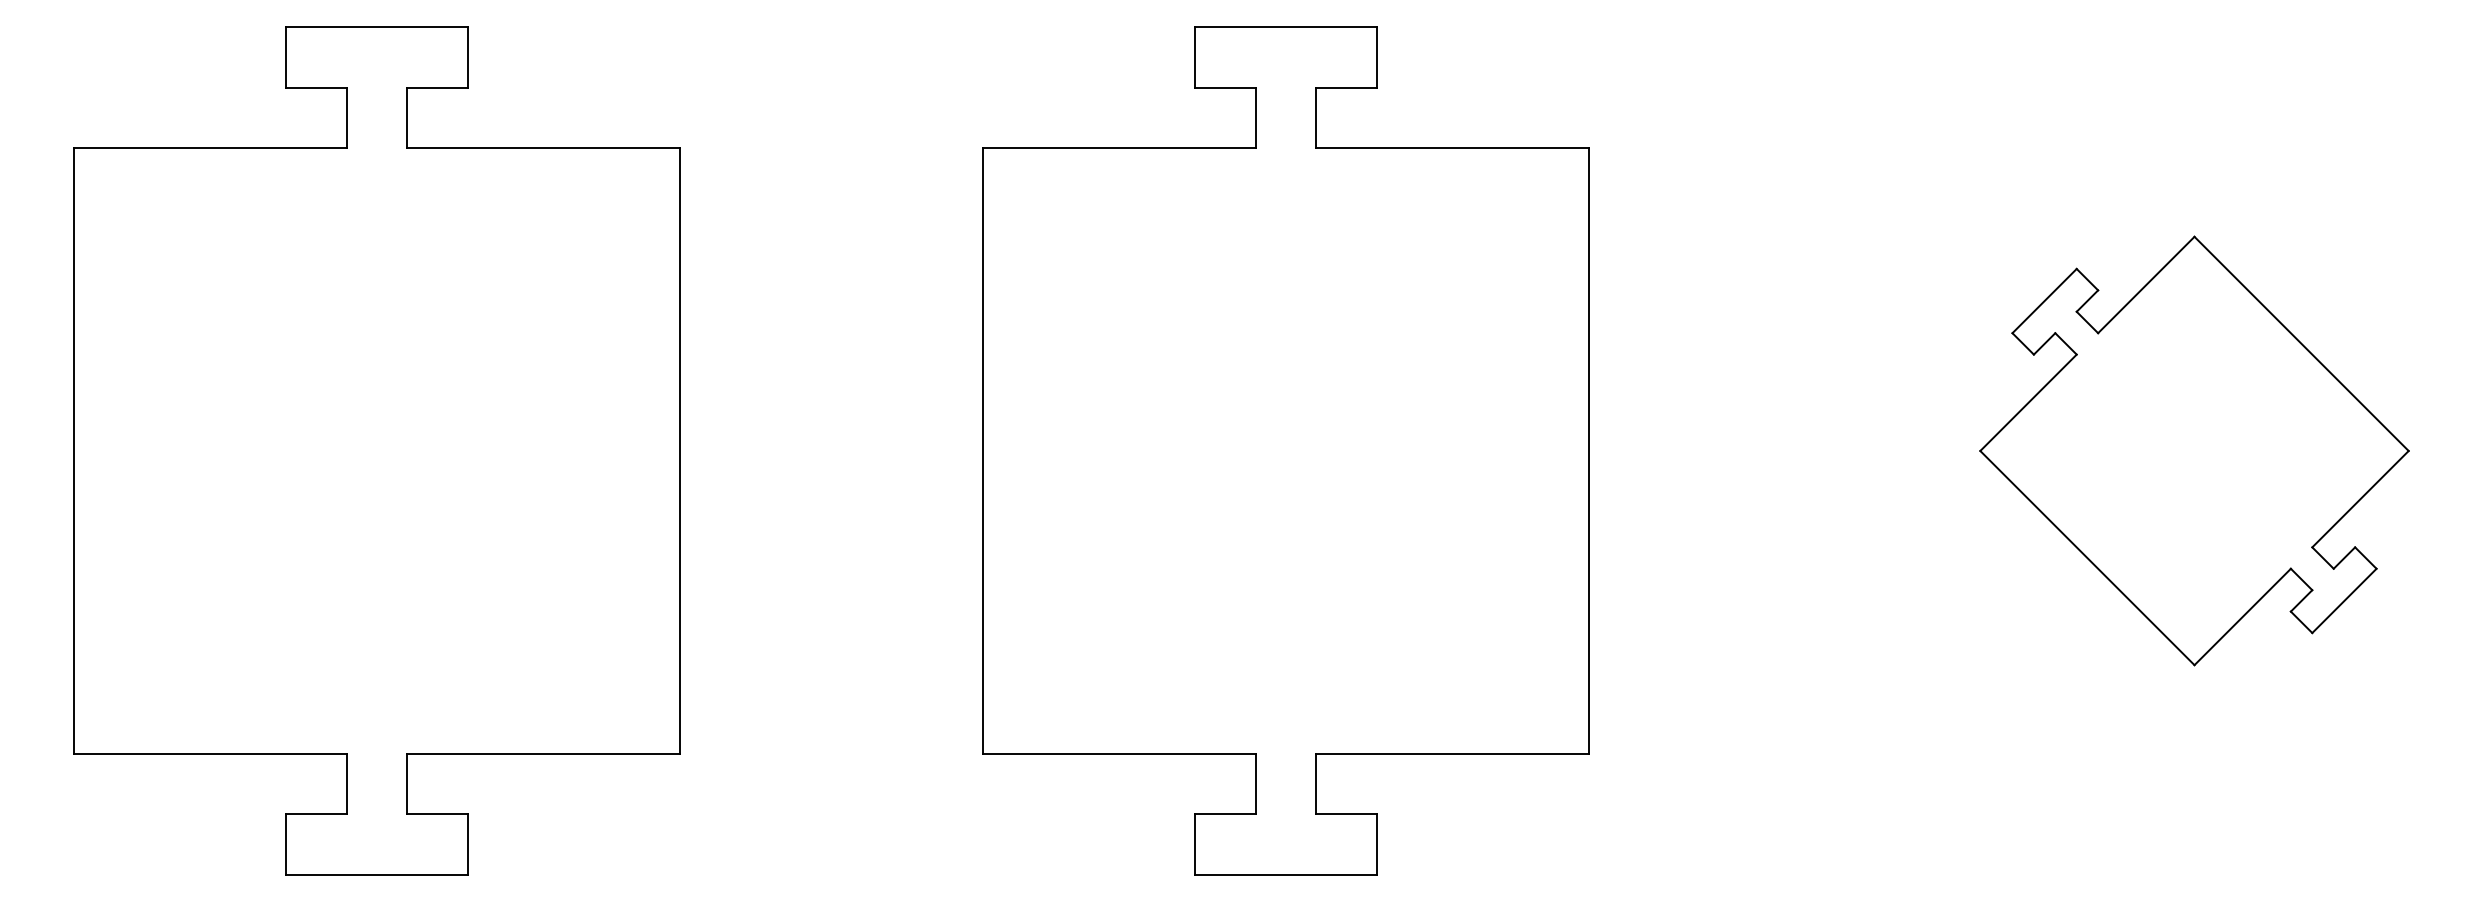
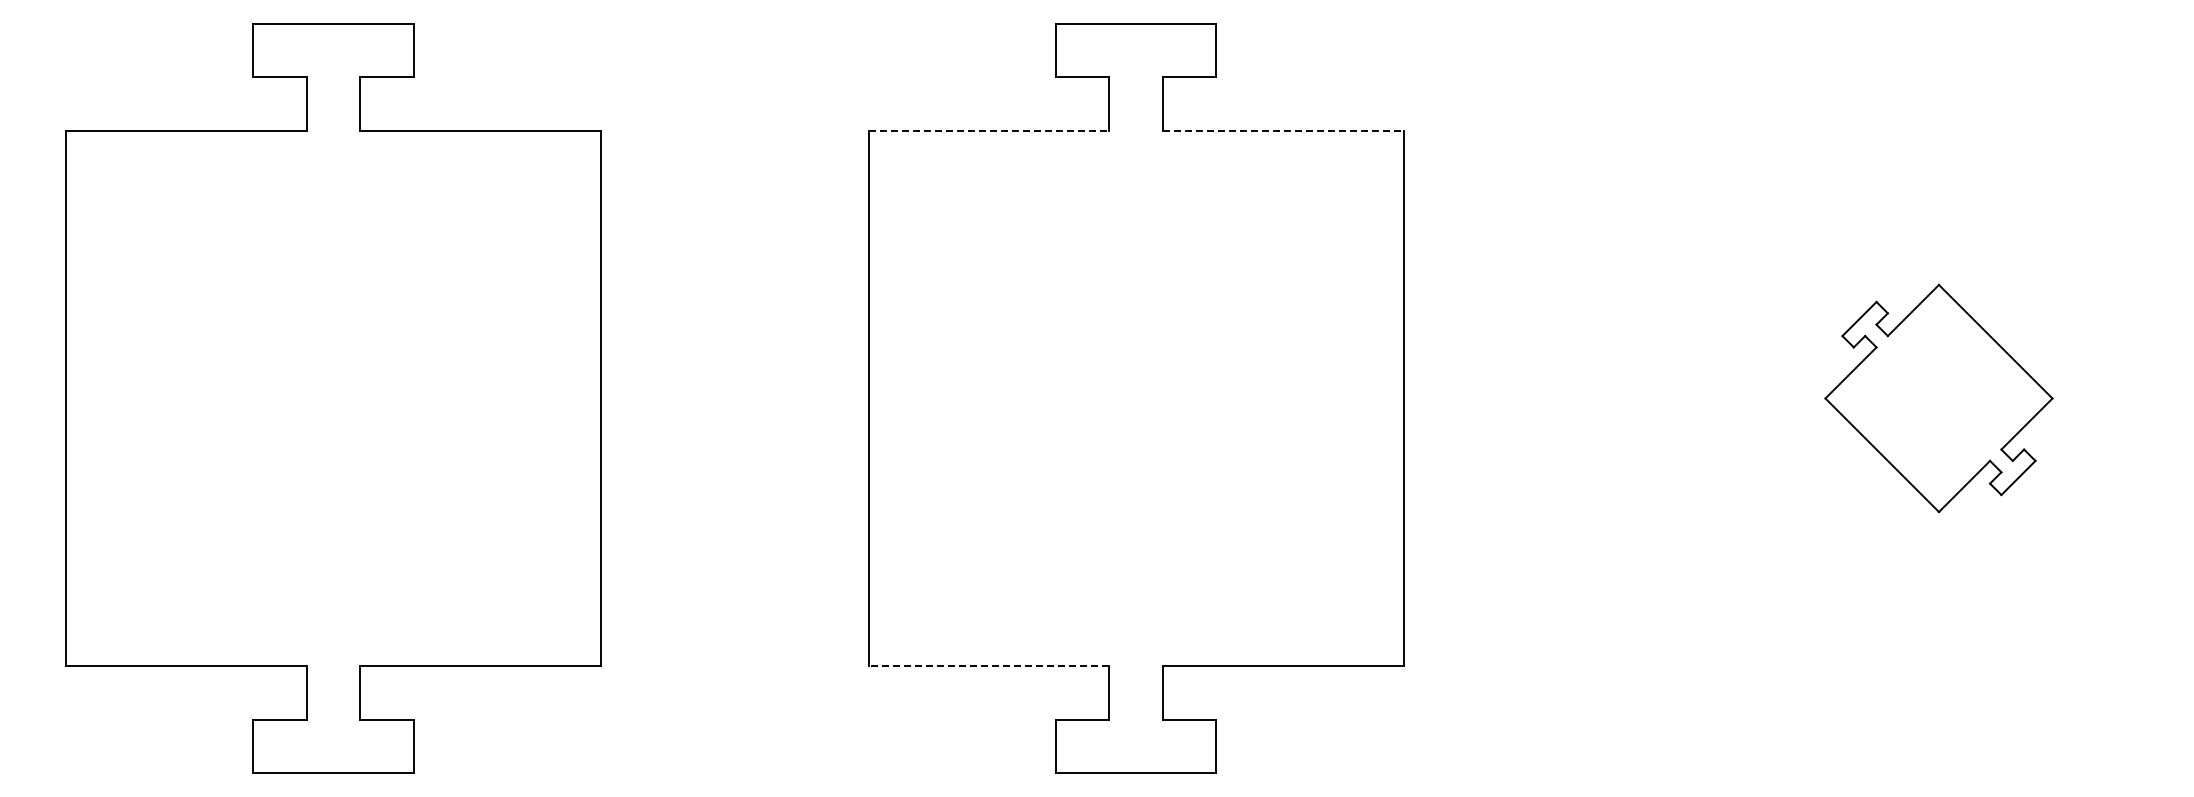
line: (1119, 147) -> (989, 130), solid -> dashed
line: (1452, 147) -> (1283, 130), solid -> dashed
part: (2193, 451) -> (1938, 398), size x0.6
line: (1118, 754) -> (988, 666), solid -> dashed

